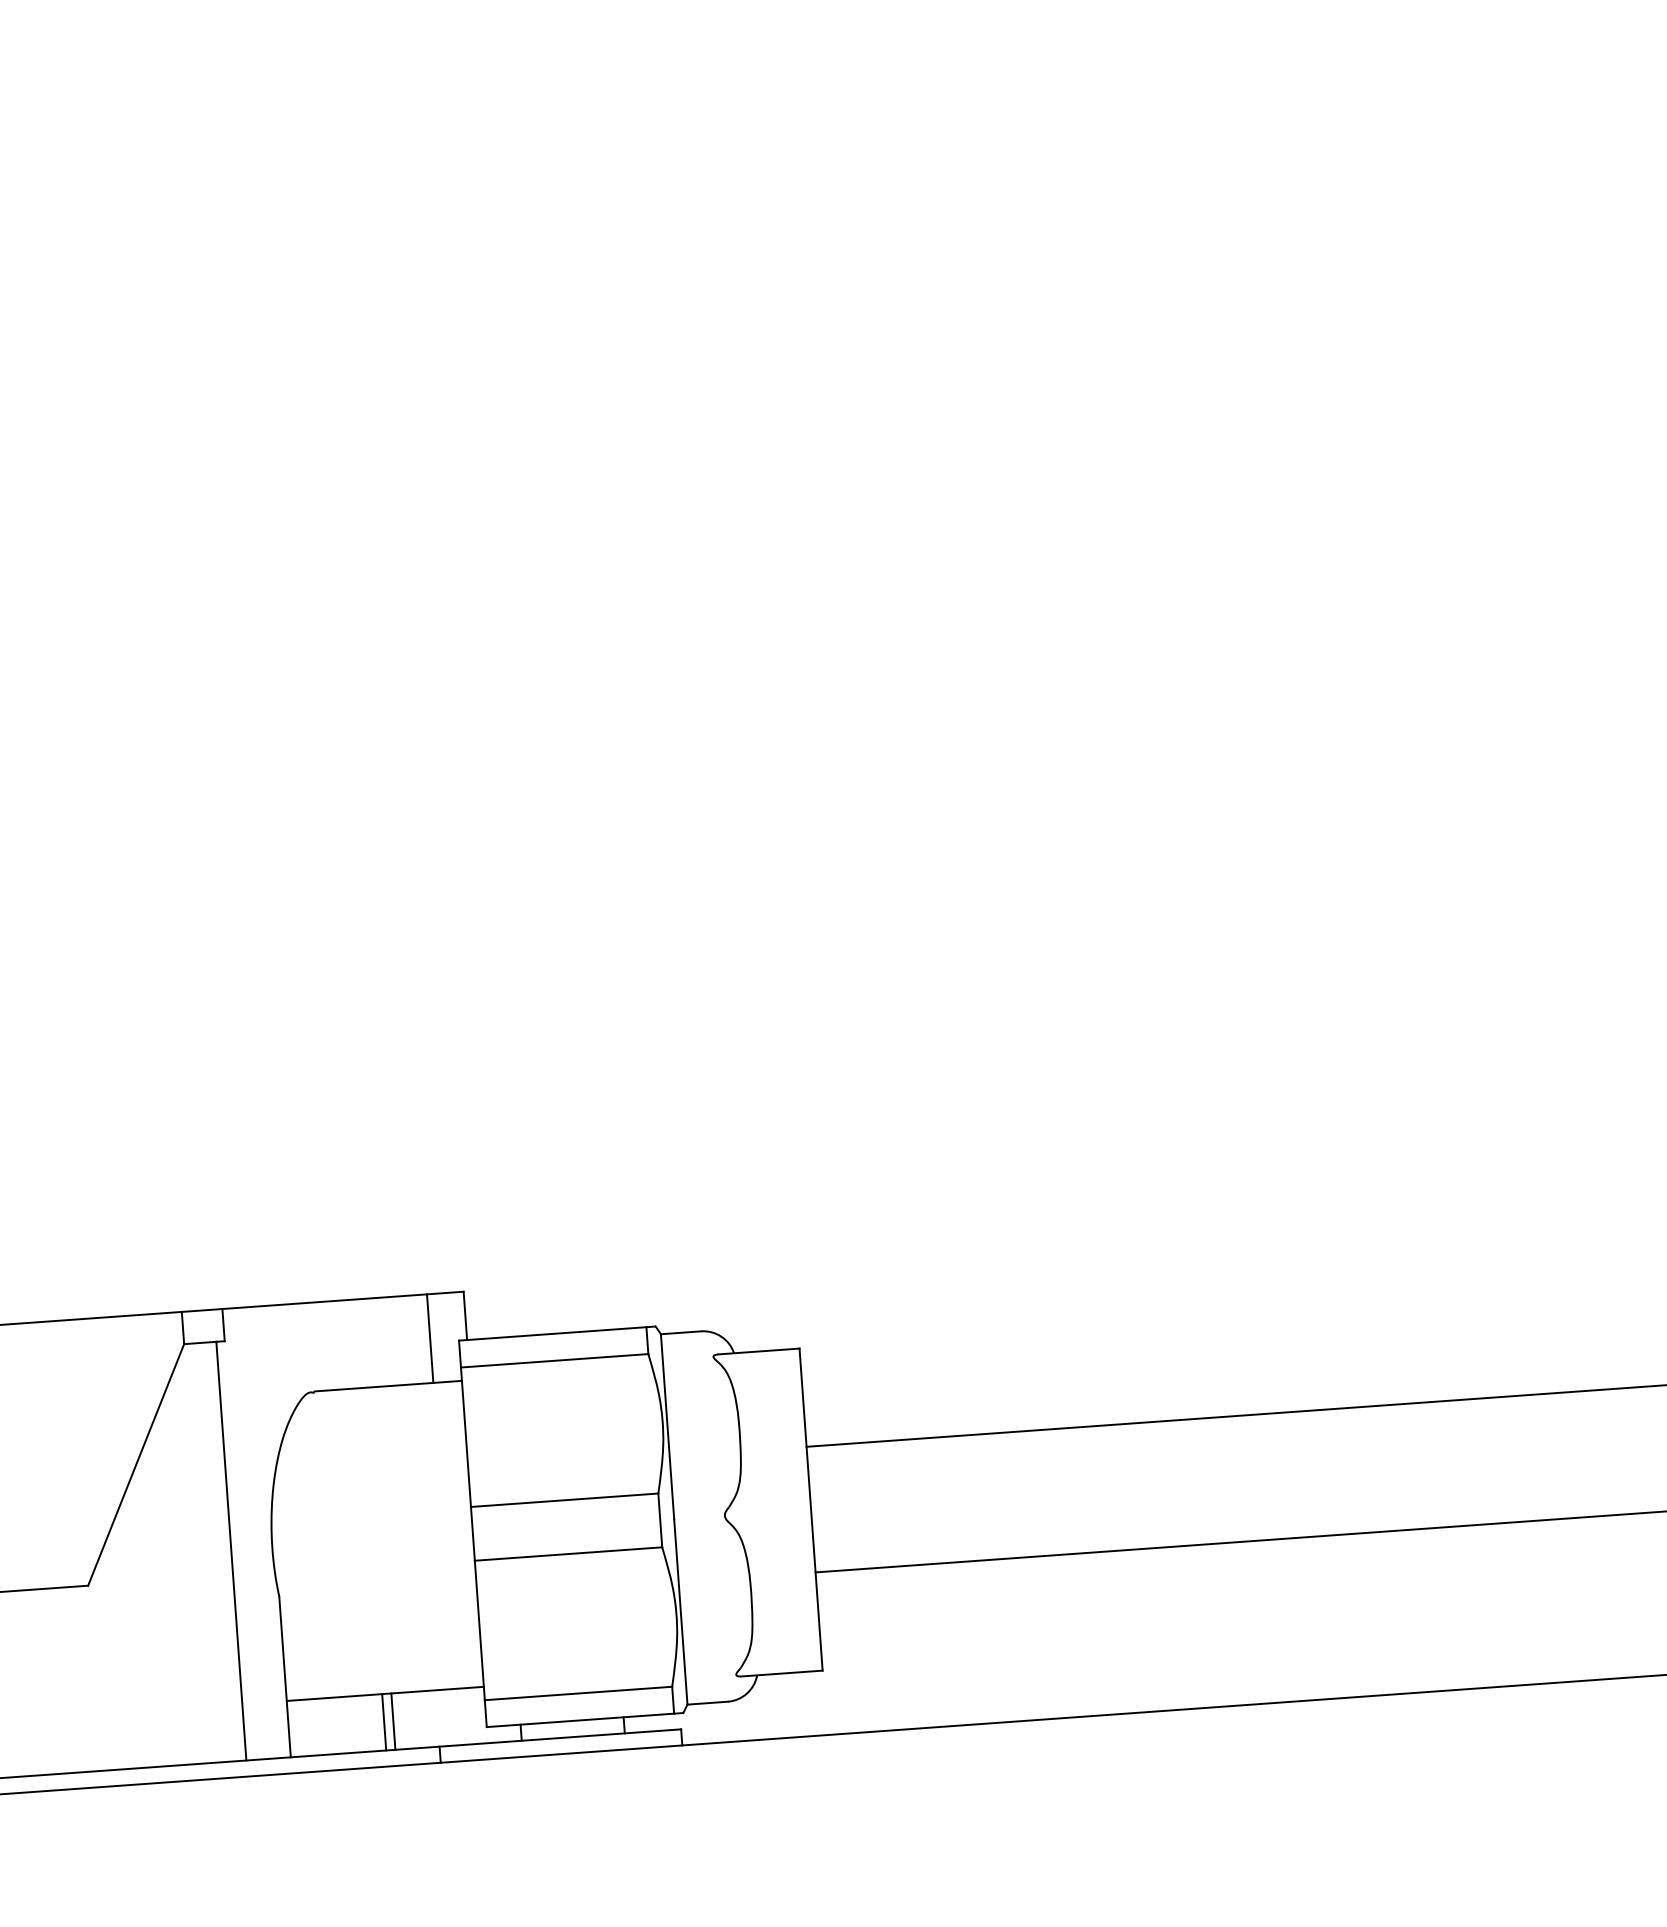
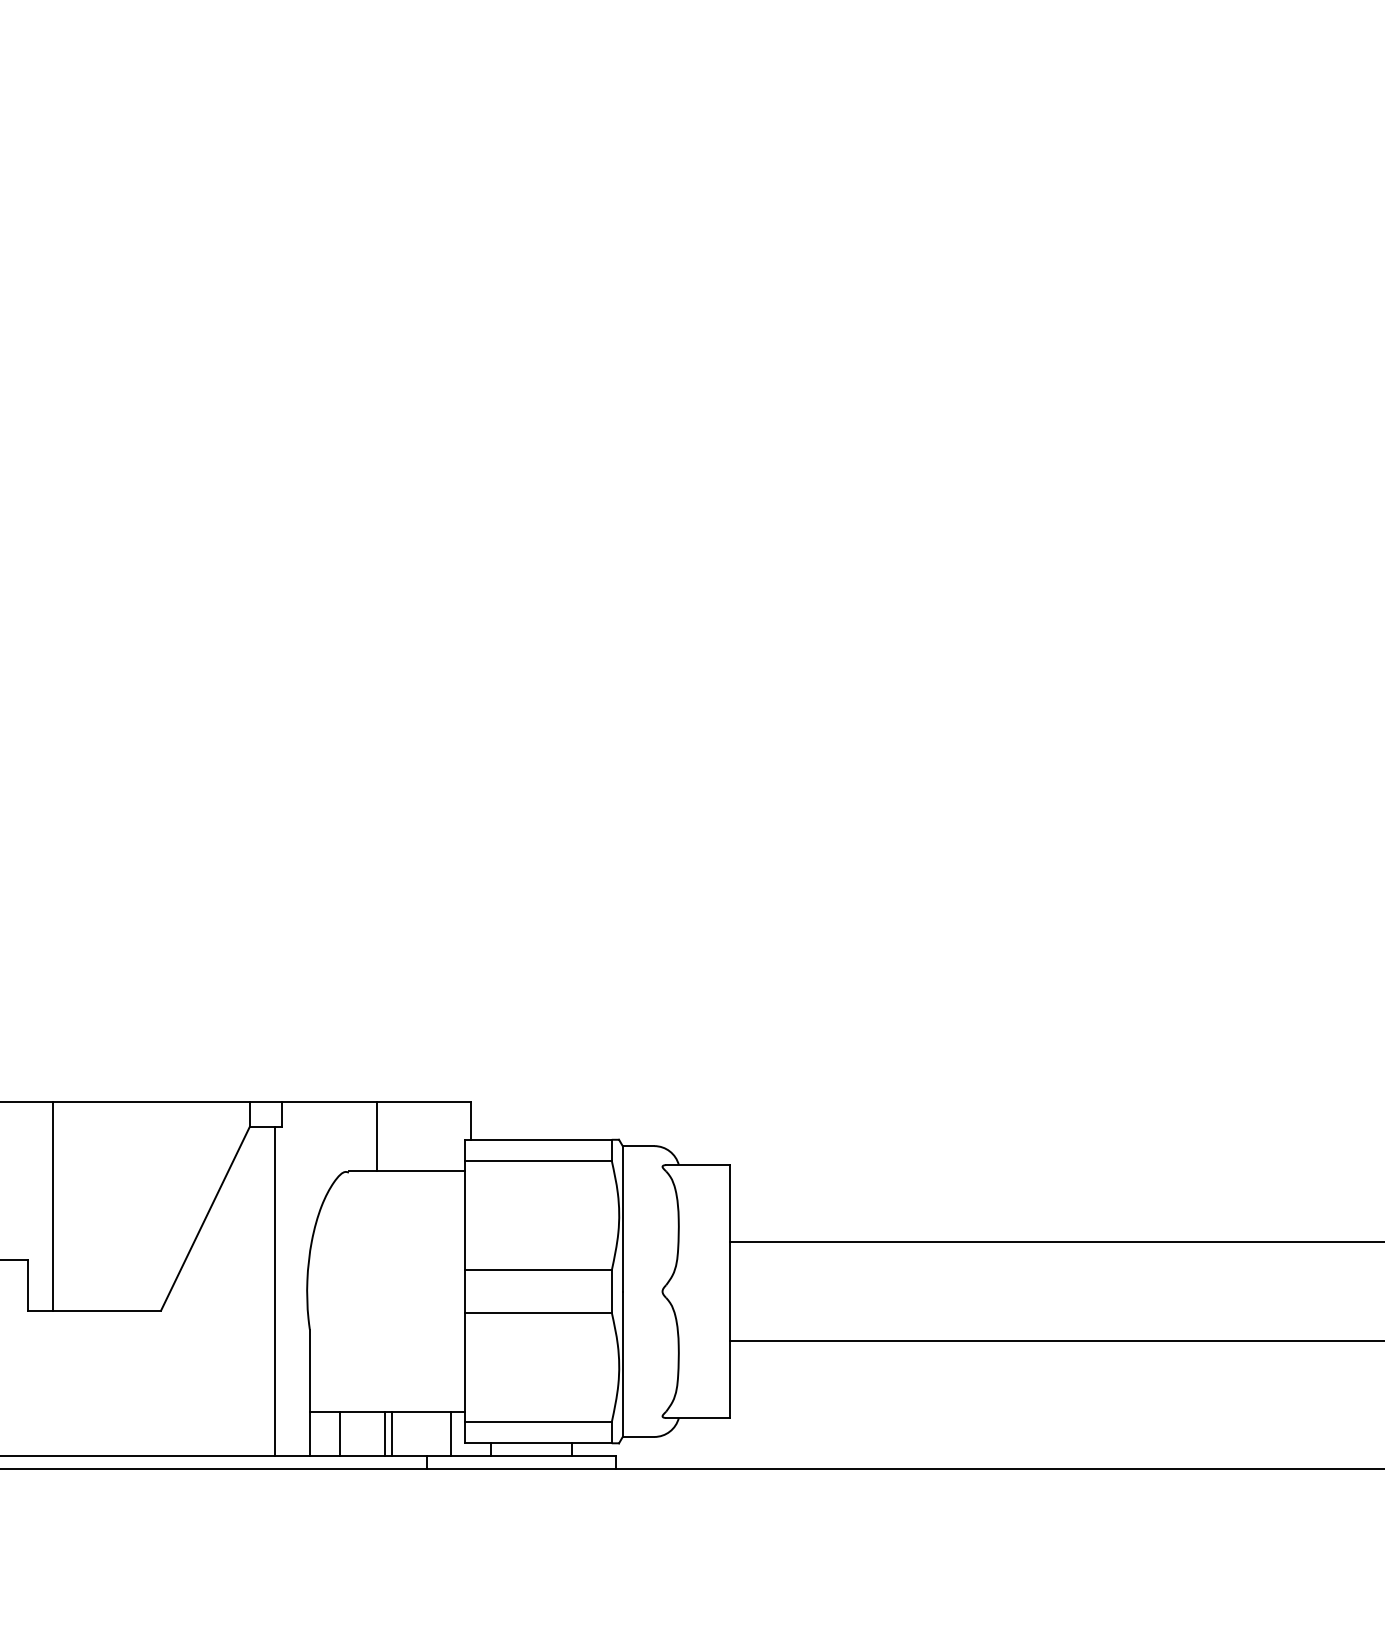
line: (430, 1338) -> (377, 1136), moved
line: (467, 1715) -> (450, 1433), added
line: (327, 1725) -> (340, 1433), added

